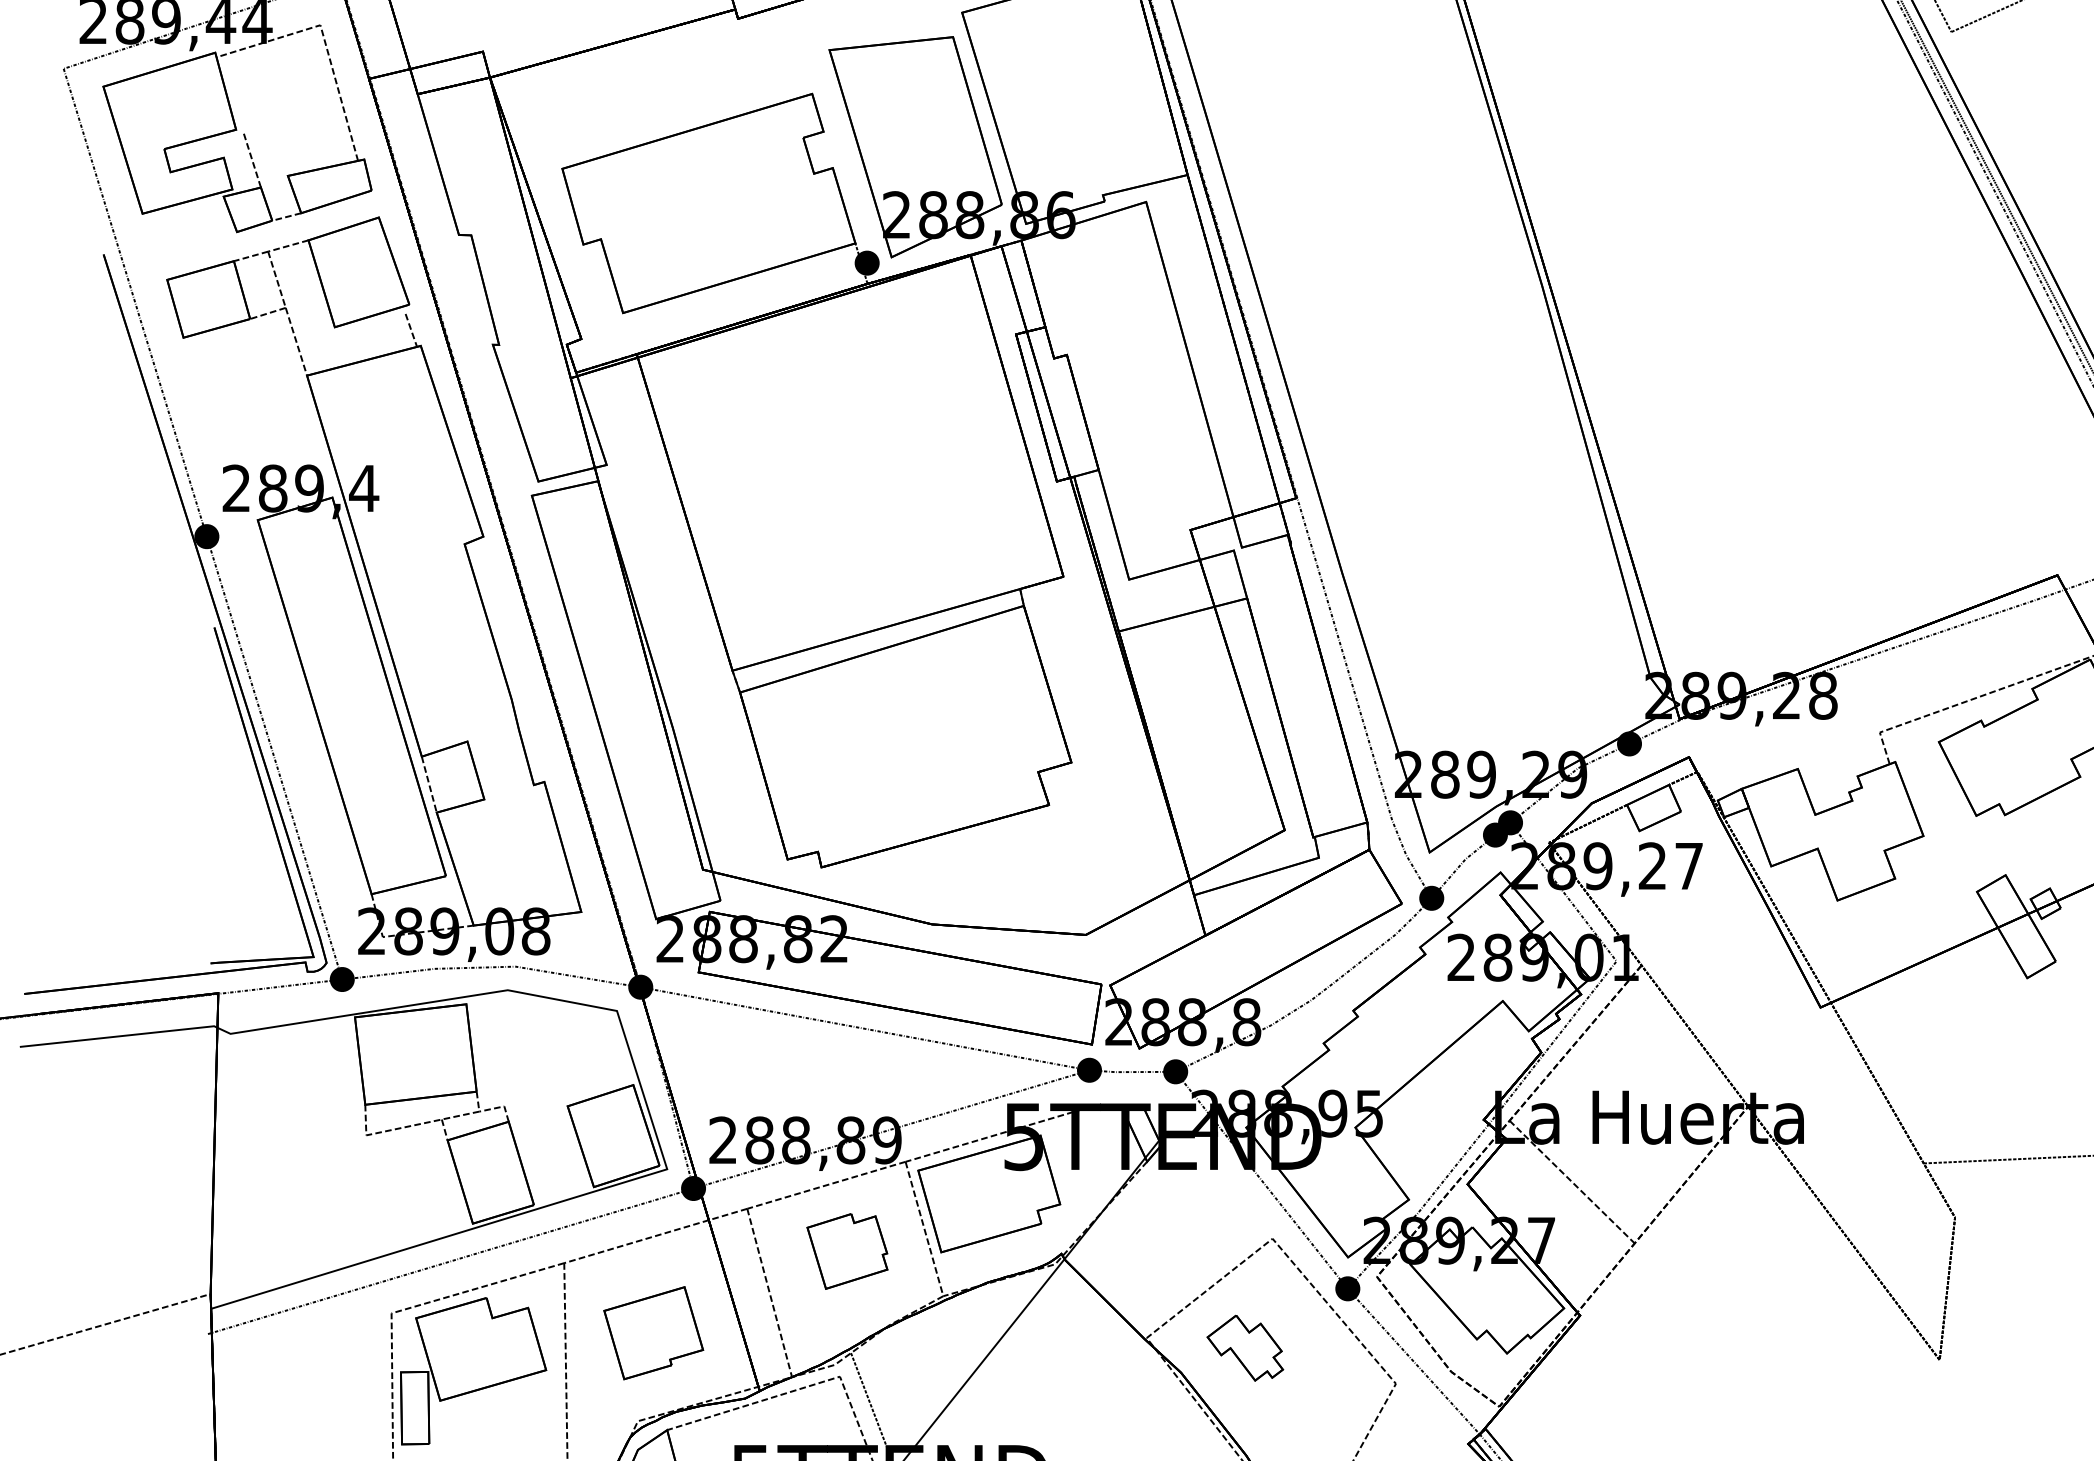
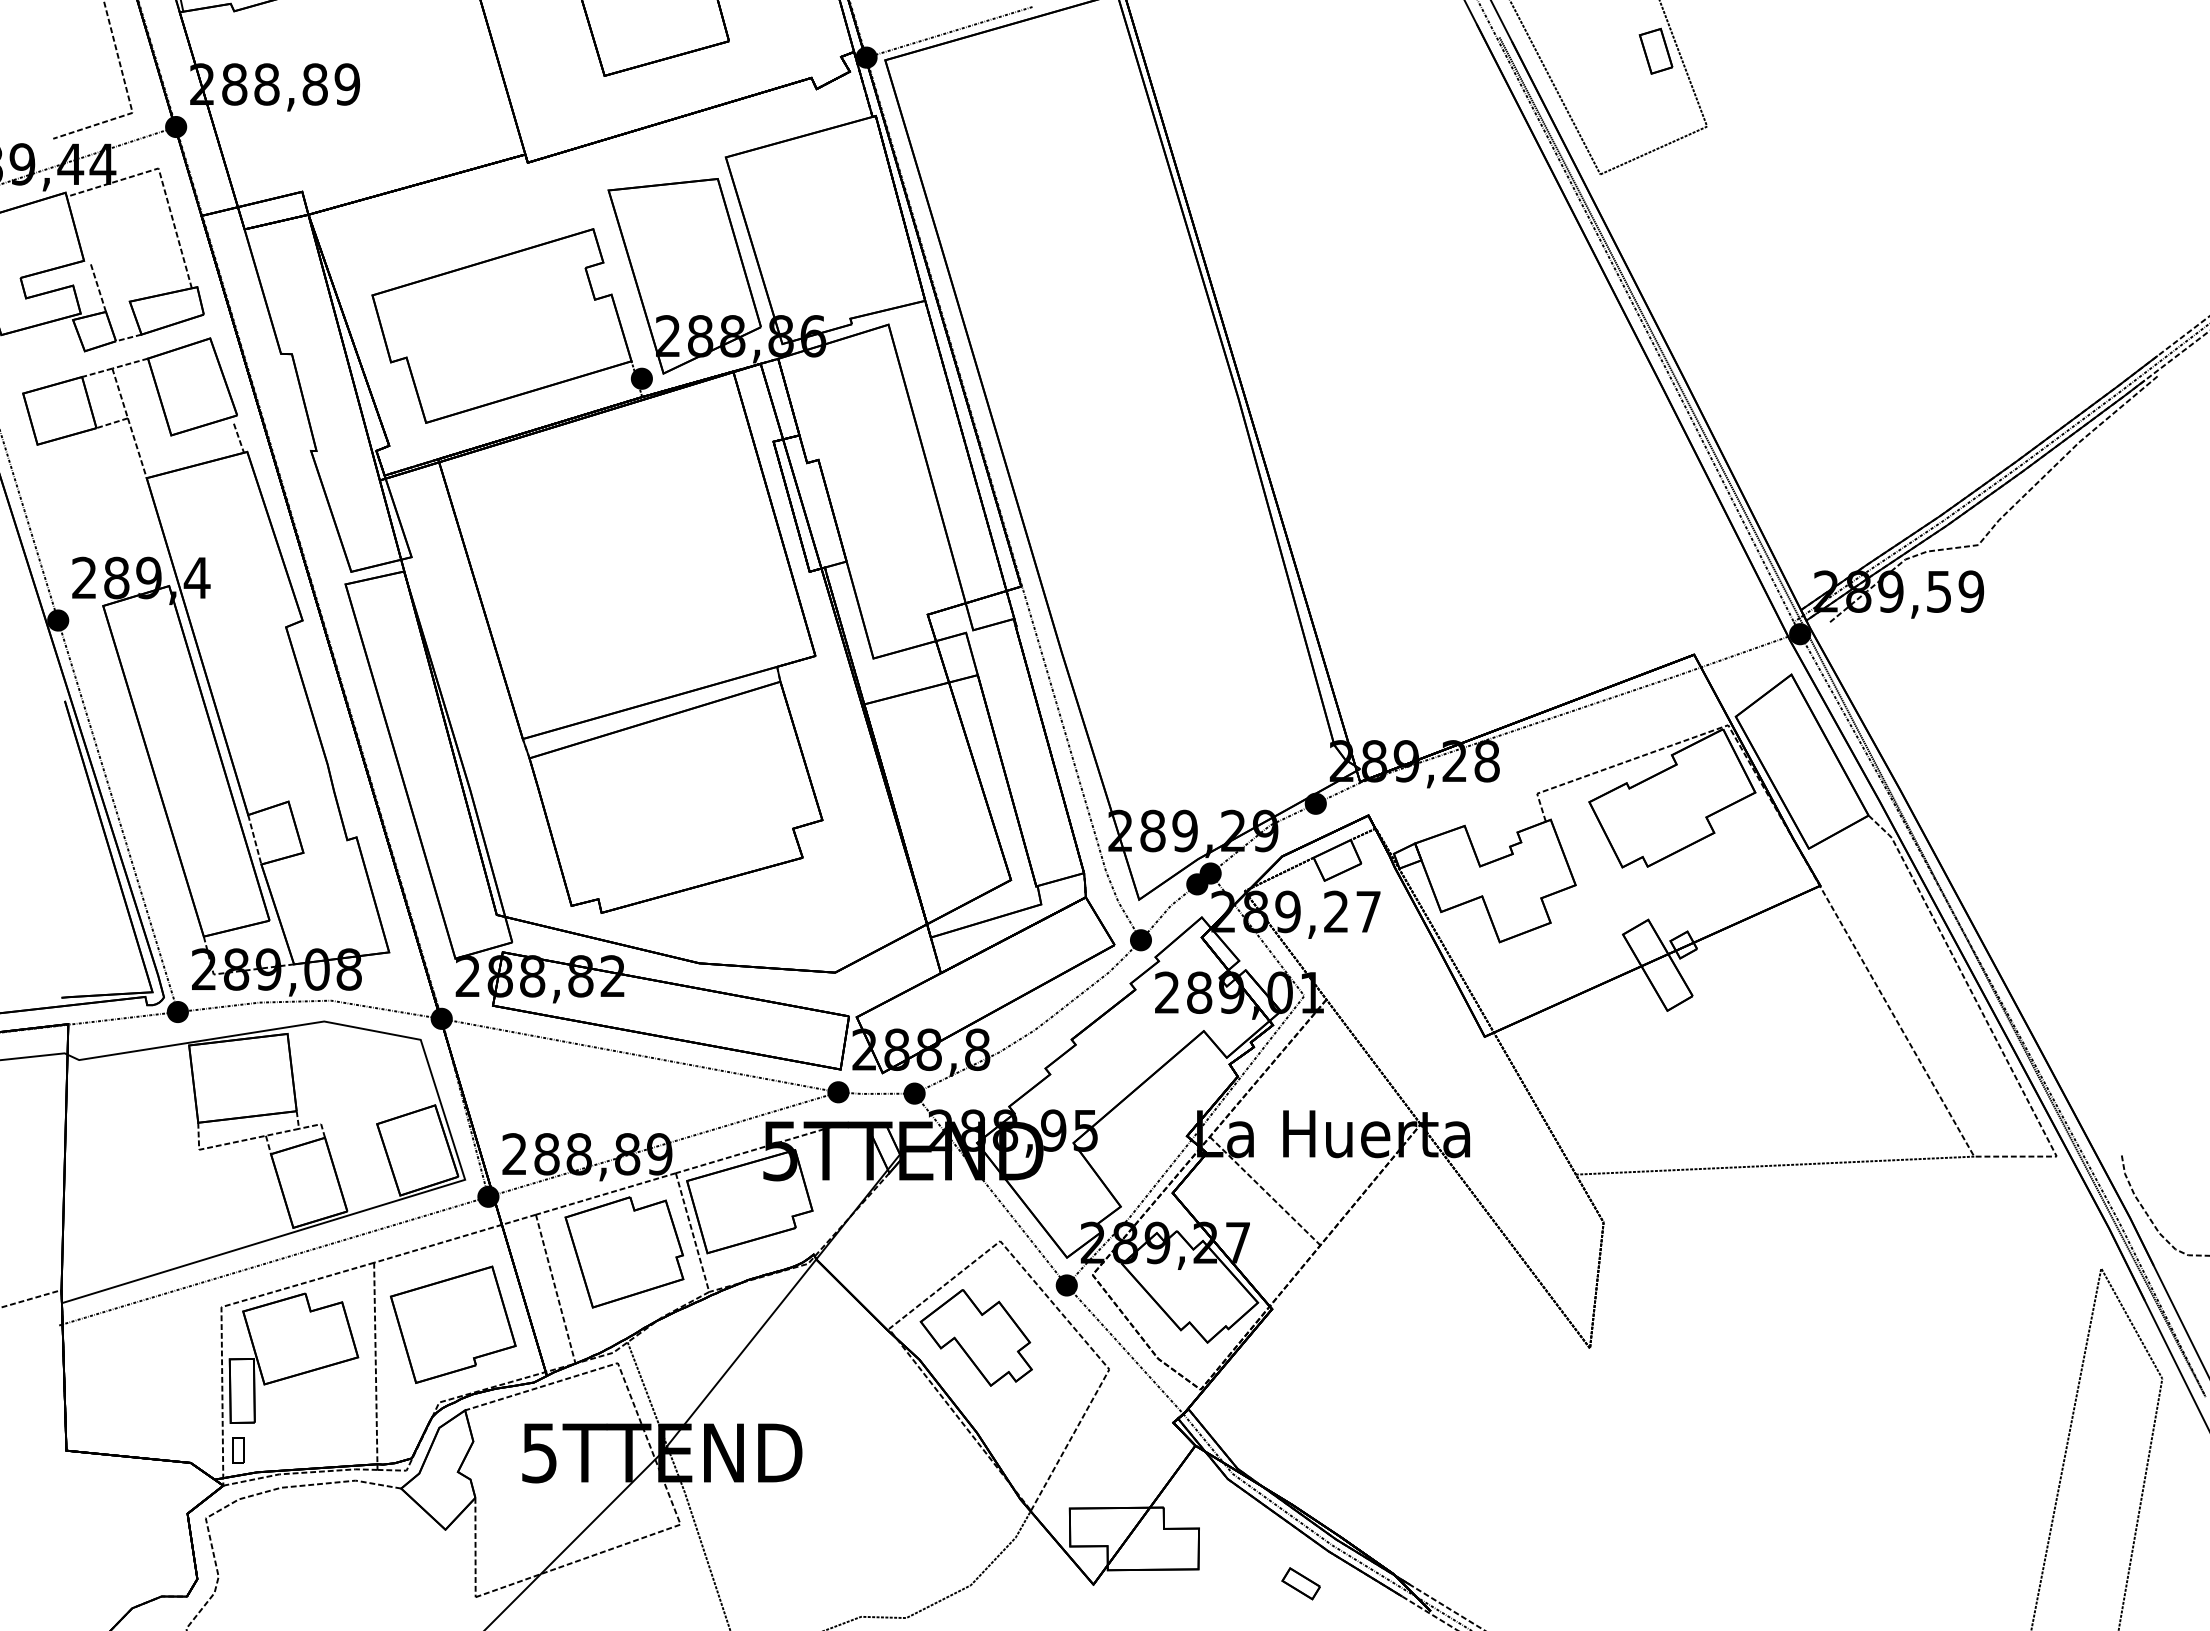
part: (847, 1251) -> (624, 1252), size x1.67
part: (652, 1332) -> (452, 1324), size x1.43
part: (1244, 1347) -> (975, 1337), size x1.67

